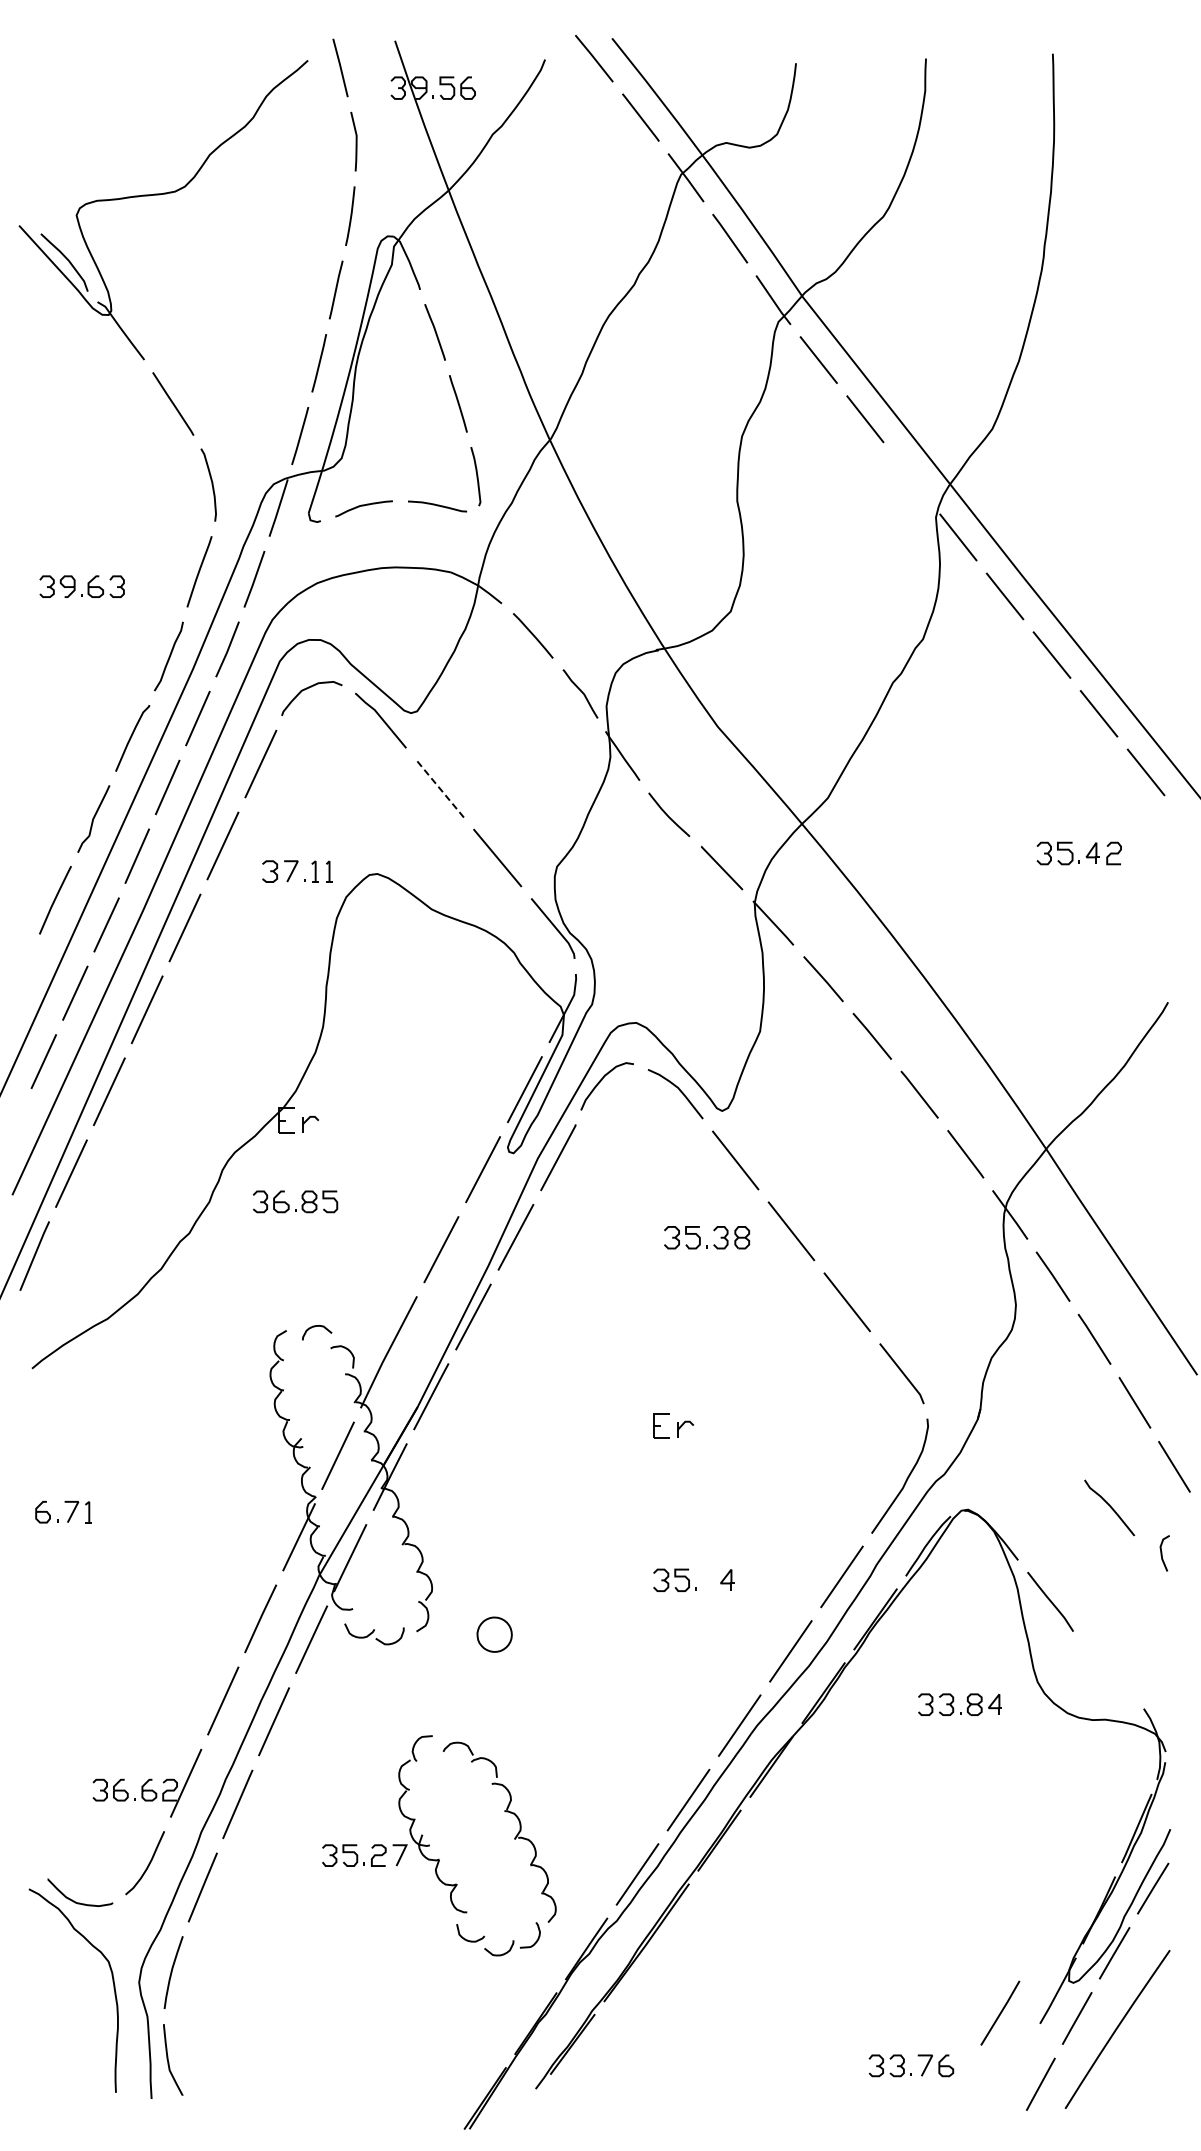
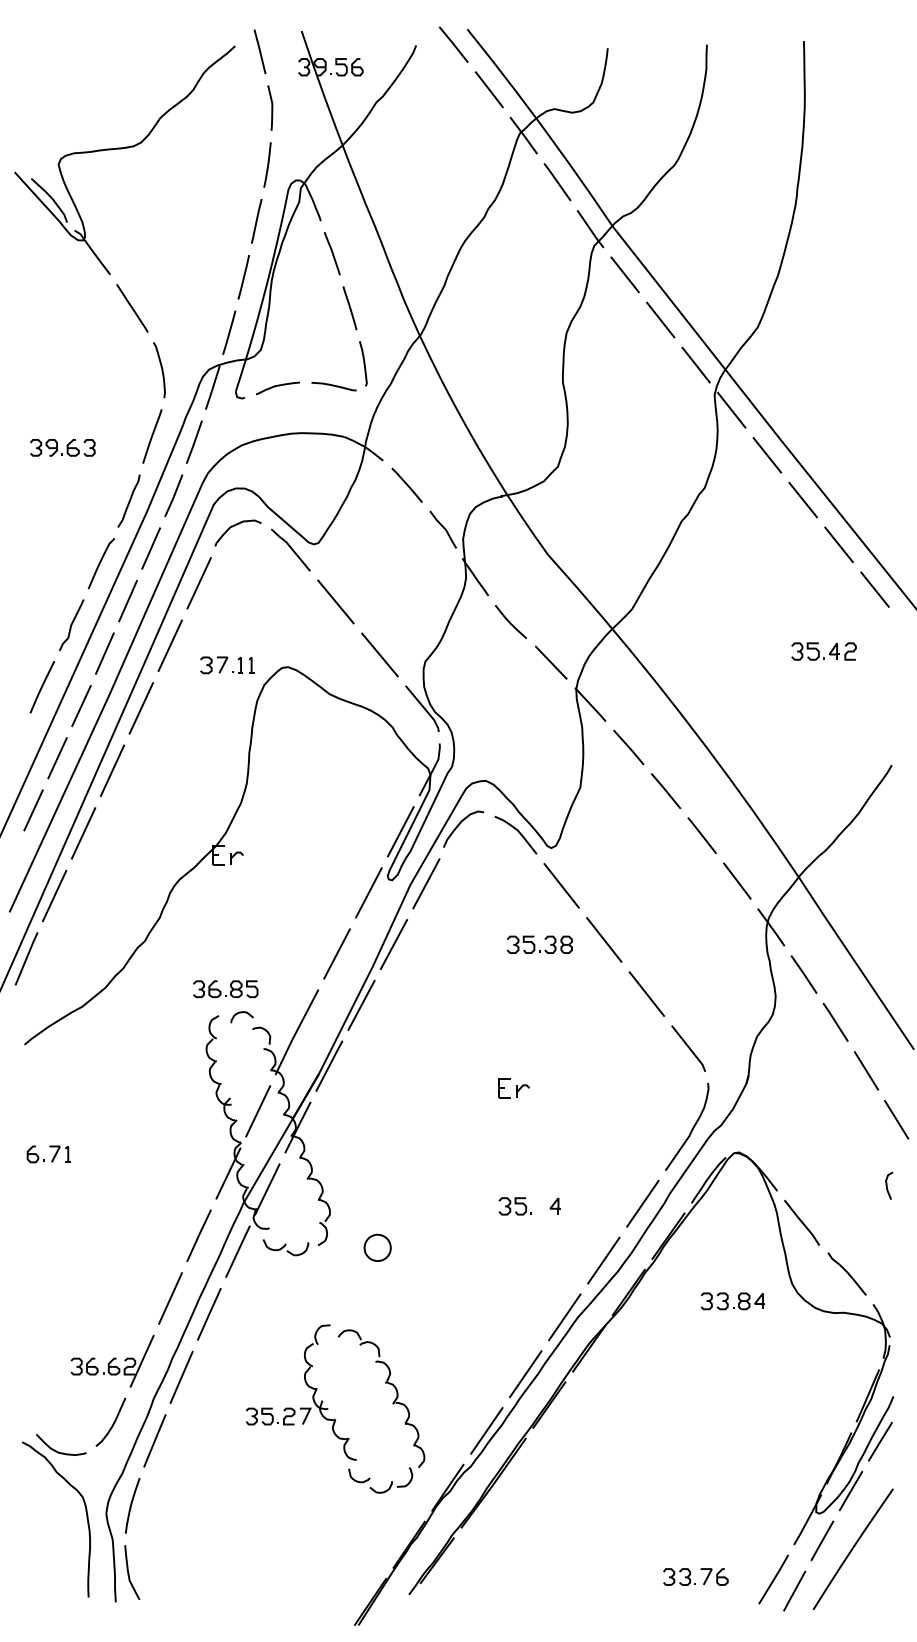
line: (911, 478) -> (695, 365), added
line: (439, 788) -> (335, 601), dashed -> solid
part: (301, 1198) -> (230, 986), moved
curve: (1109, 1506) -> (847, 1272), moved
line: (1000, 2012) -> (773, 1579), moved

